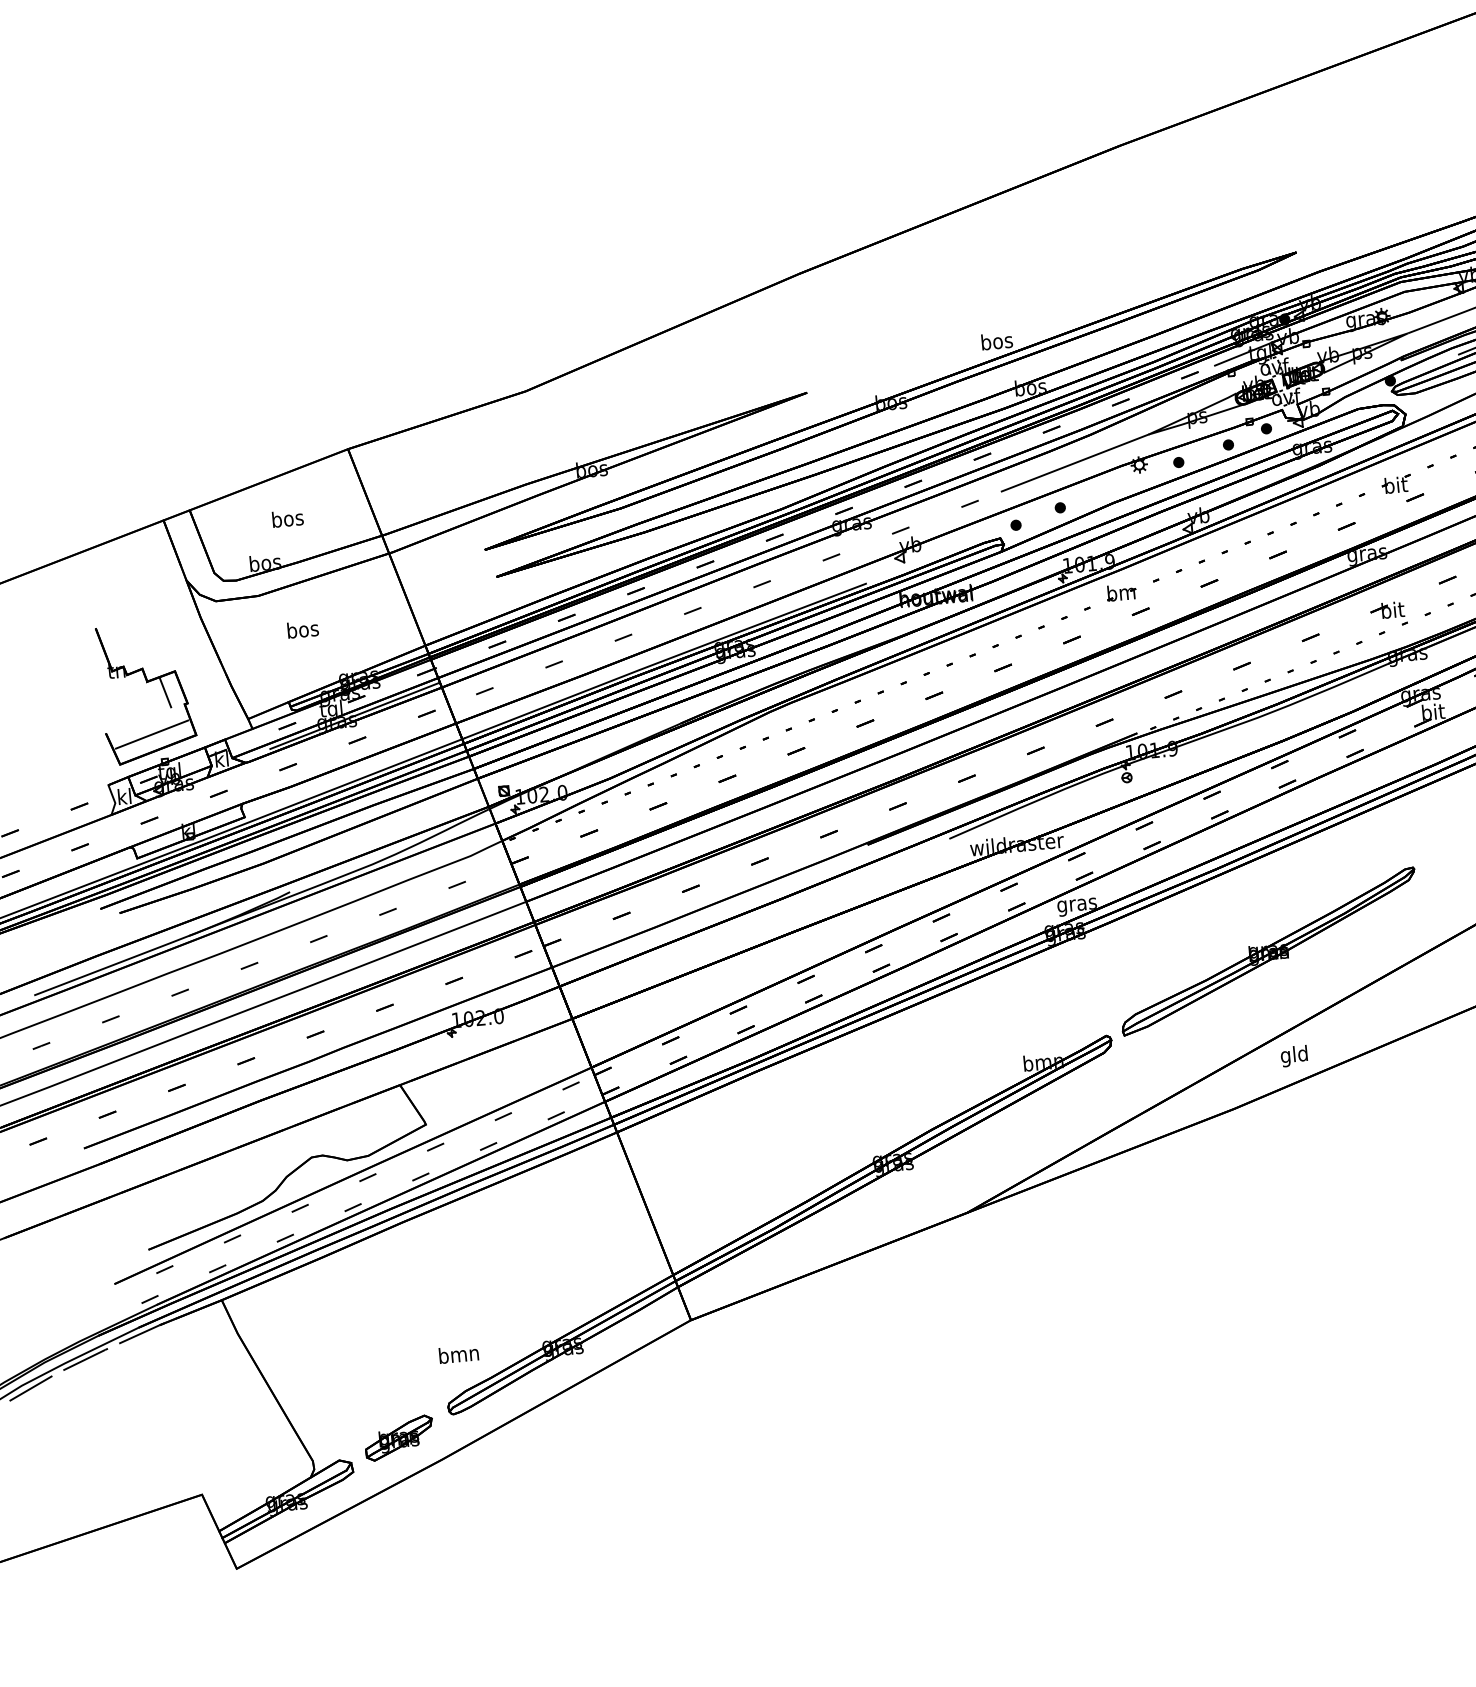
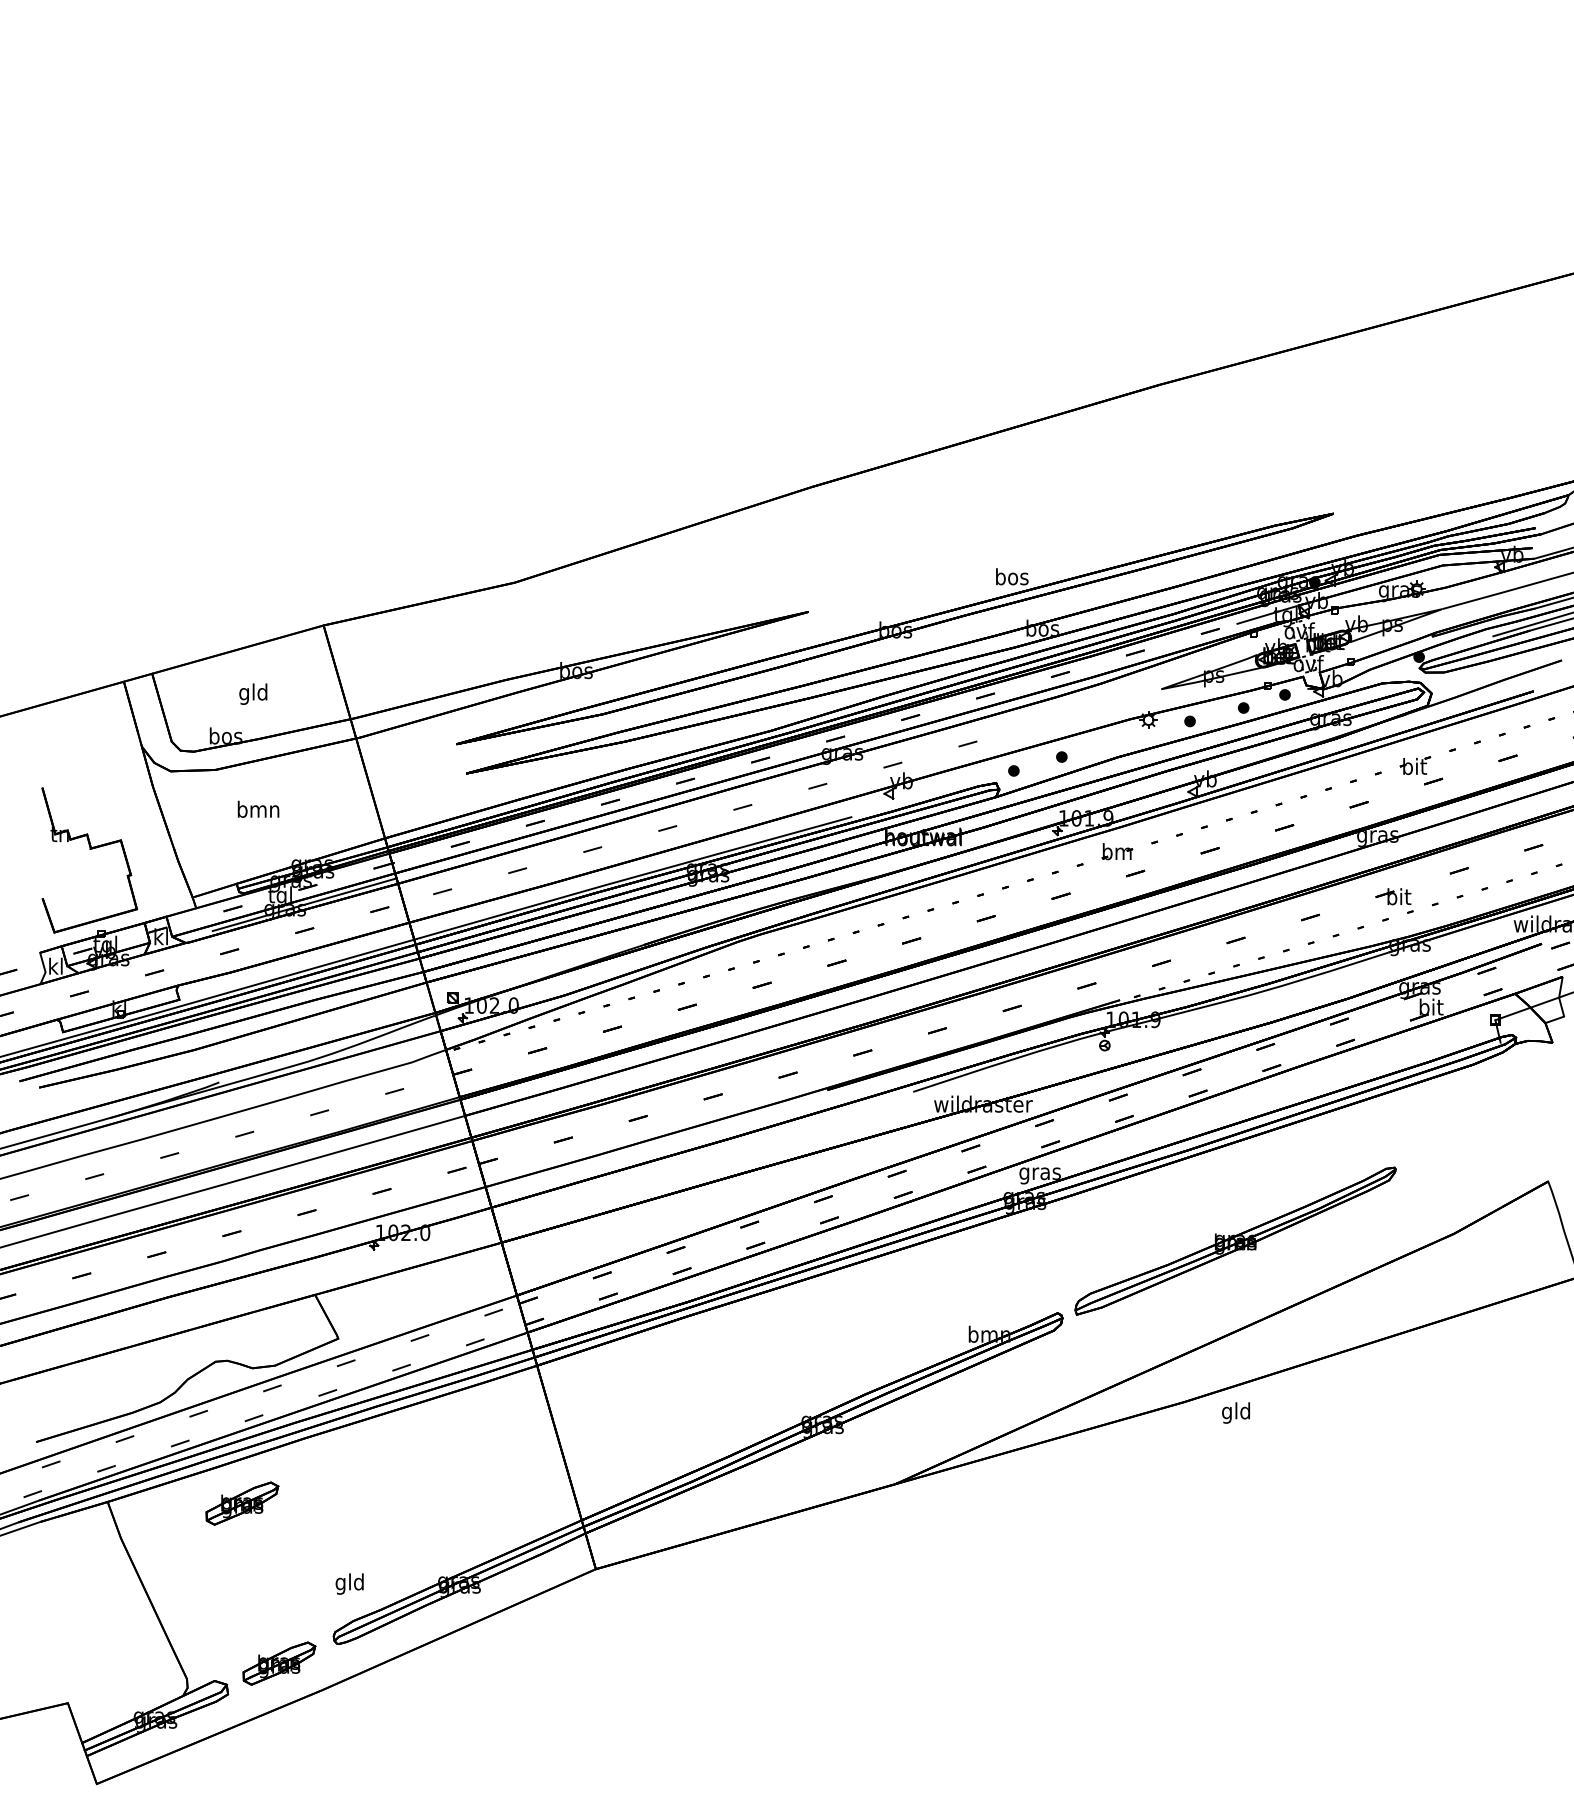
line: (1074, 462) -> (1081, 711), removed
text: (287, 520) -> (253, 693), bos -> gld
text: (302, 628) -> (258, 808), bos -> bmn
line: (165, 692) -> (108, 861), removed
line: (151, 734) -> (90, 904), removed
text: (1293, 1055) -> (1235, 1412), moved
part: (349, 1289) -> (242, 1503), added
text: (458, 1355) -> (349, 1583), bmn -> gld

